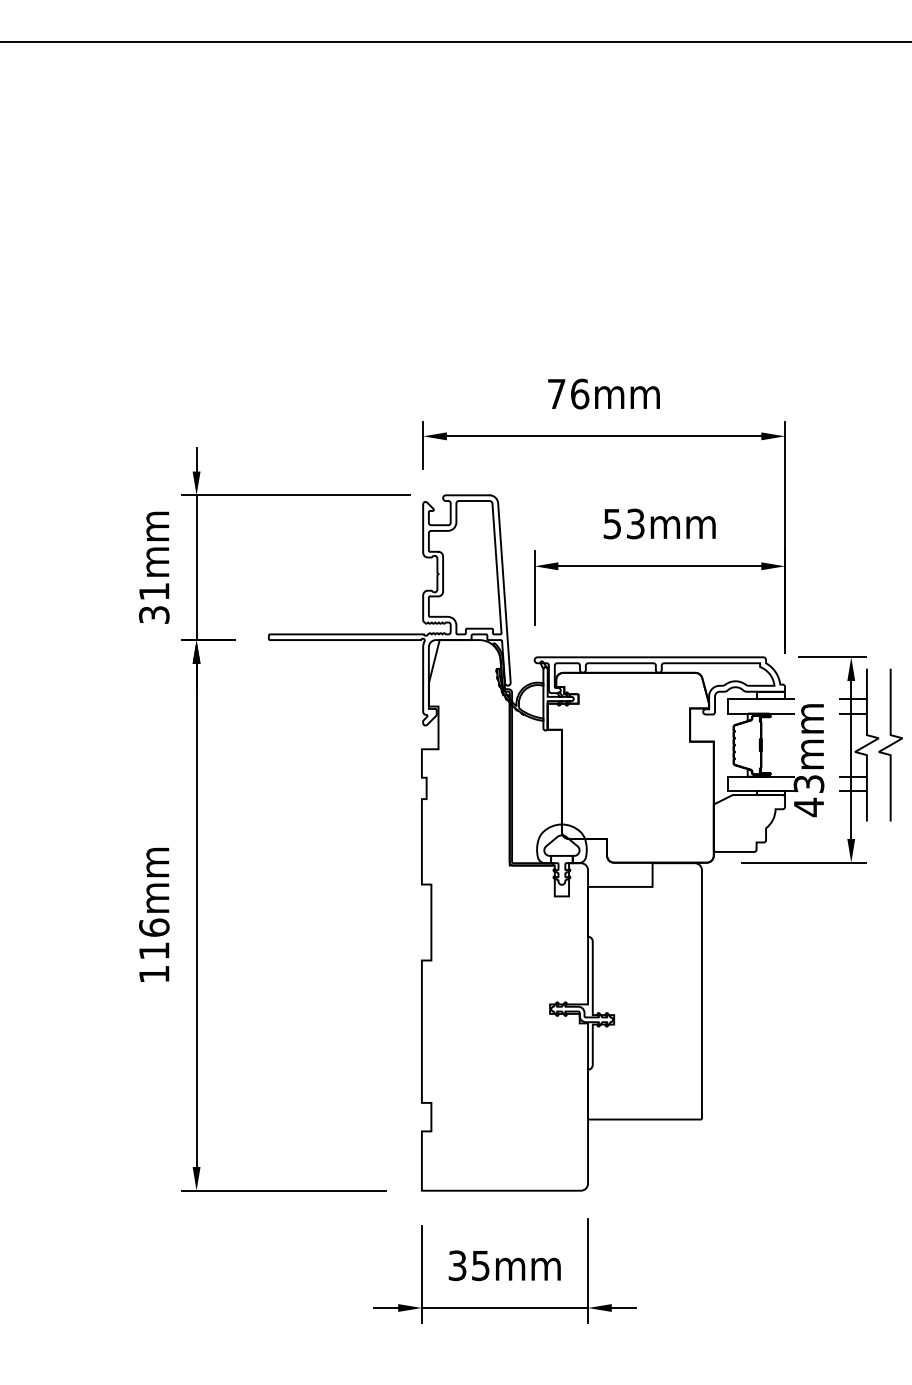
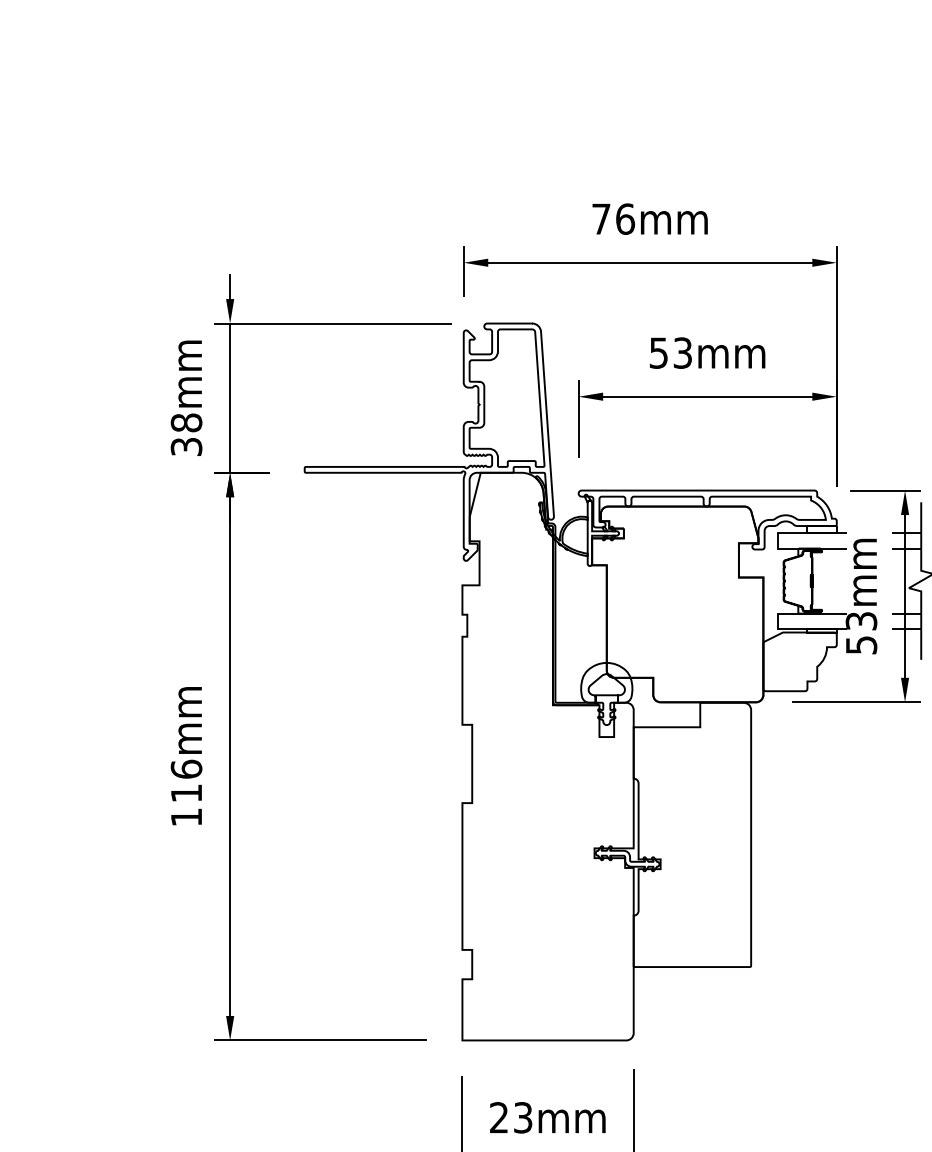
text: (154, 591) -> (186, 422), 31mm -> 38mm
text: (809, 807) -> (862, 645), 43mm -> 53mm
text: (468, 1265) -> (510, 1117), 35mm -> 23mm

